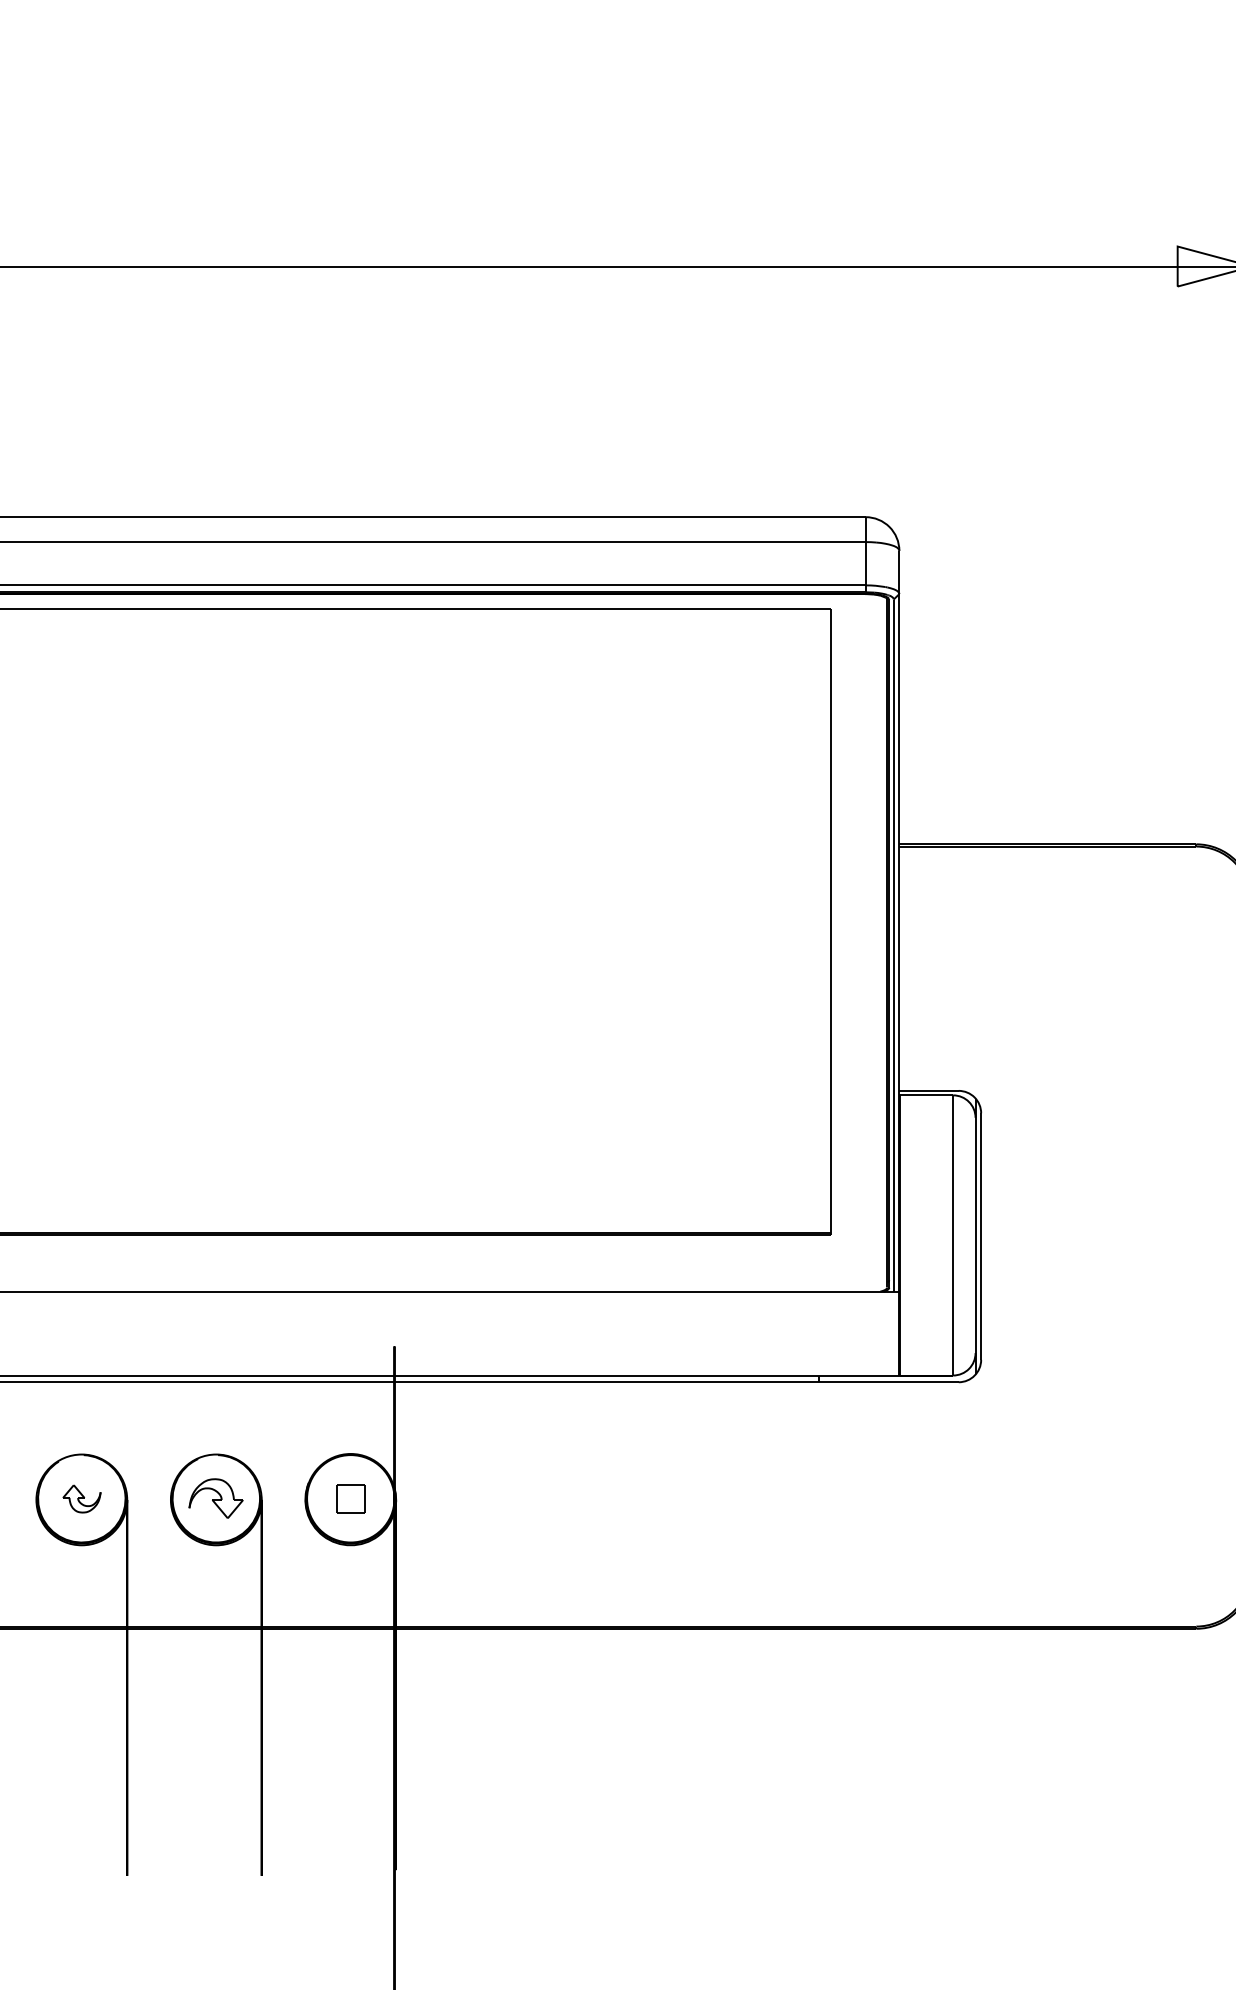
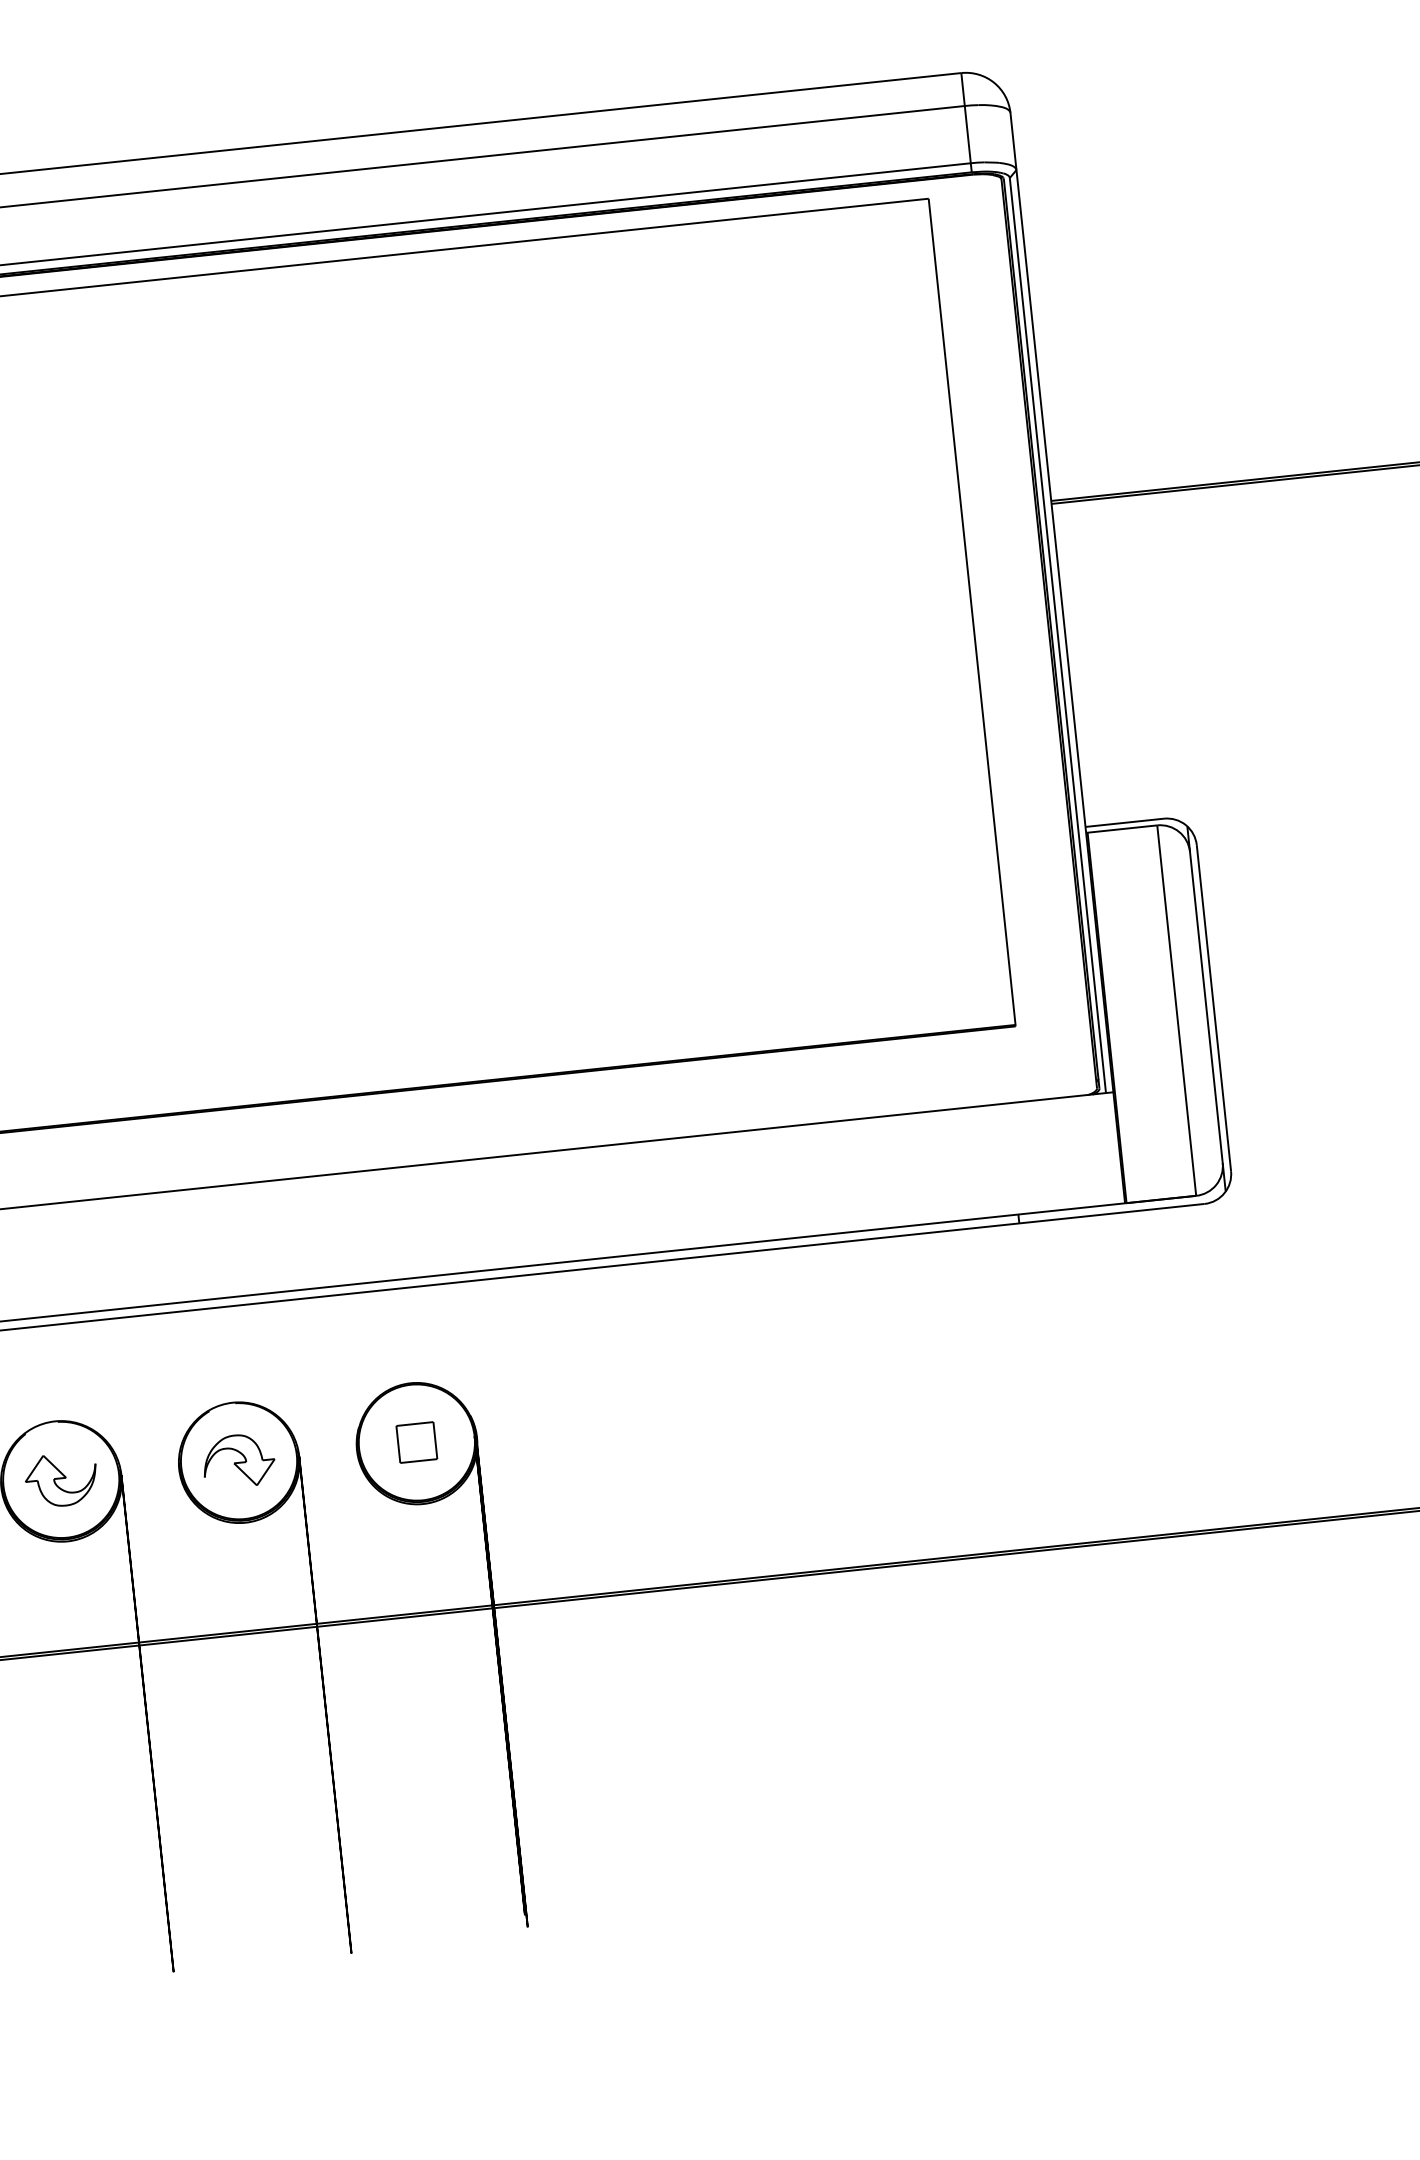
part: (81, 1498) -> (60, 1479), size x1.43

